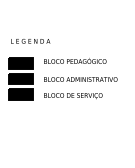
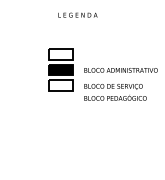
text: (30, 40) -> (77, 14), moved
text: (75, 60) -> (115, 97), moved
fill: (20, 63) -> (60, 54), removed
fill: (20, 94) -> (60, 85), removed

